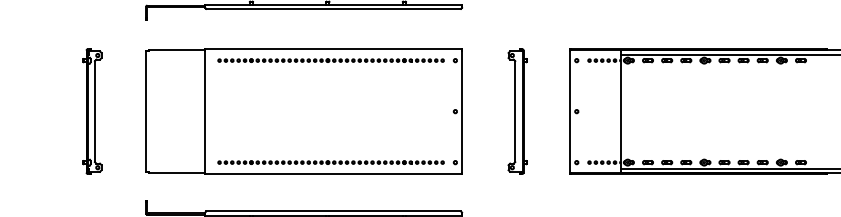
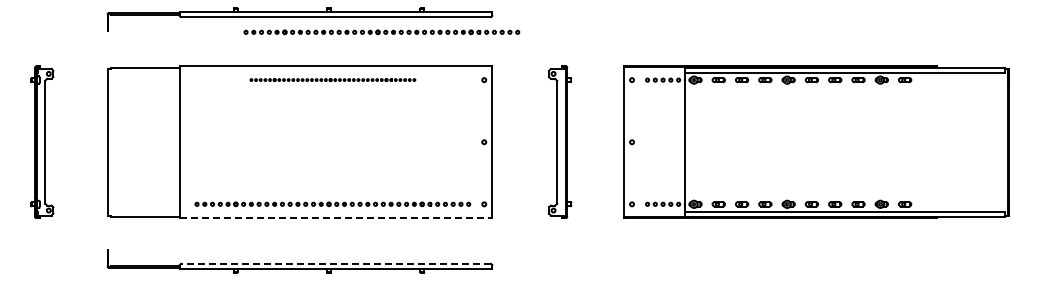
part: (371, 21) -> (381, 32), added
part: (330, 60) -> (332, 79), size x0.6
line: (334, 174) -> (336, 218), solid -> dashed
line: (333, 211) -> (335, 263), solid -> dashed

